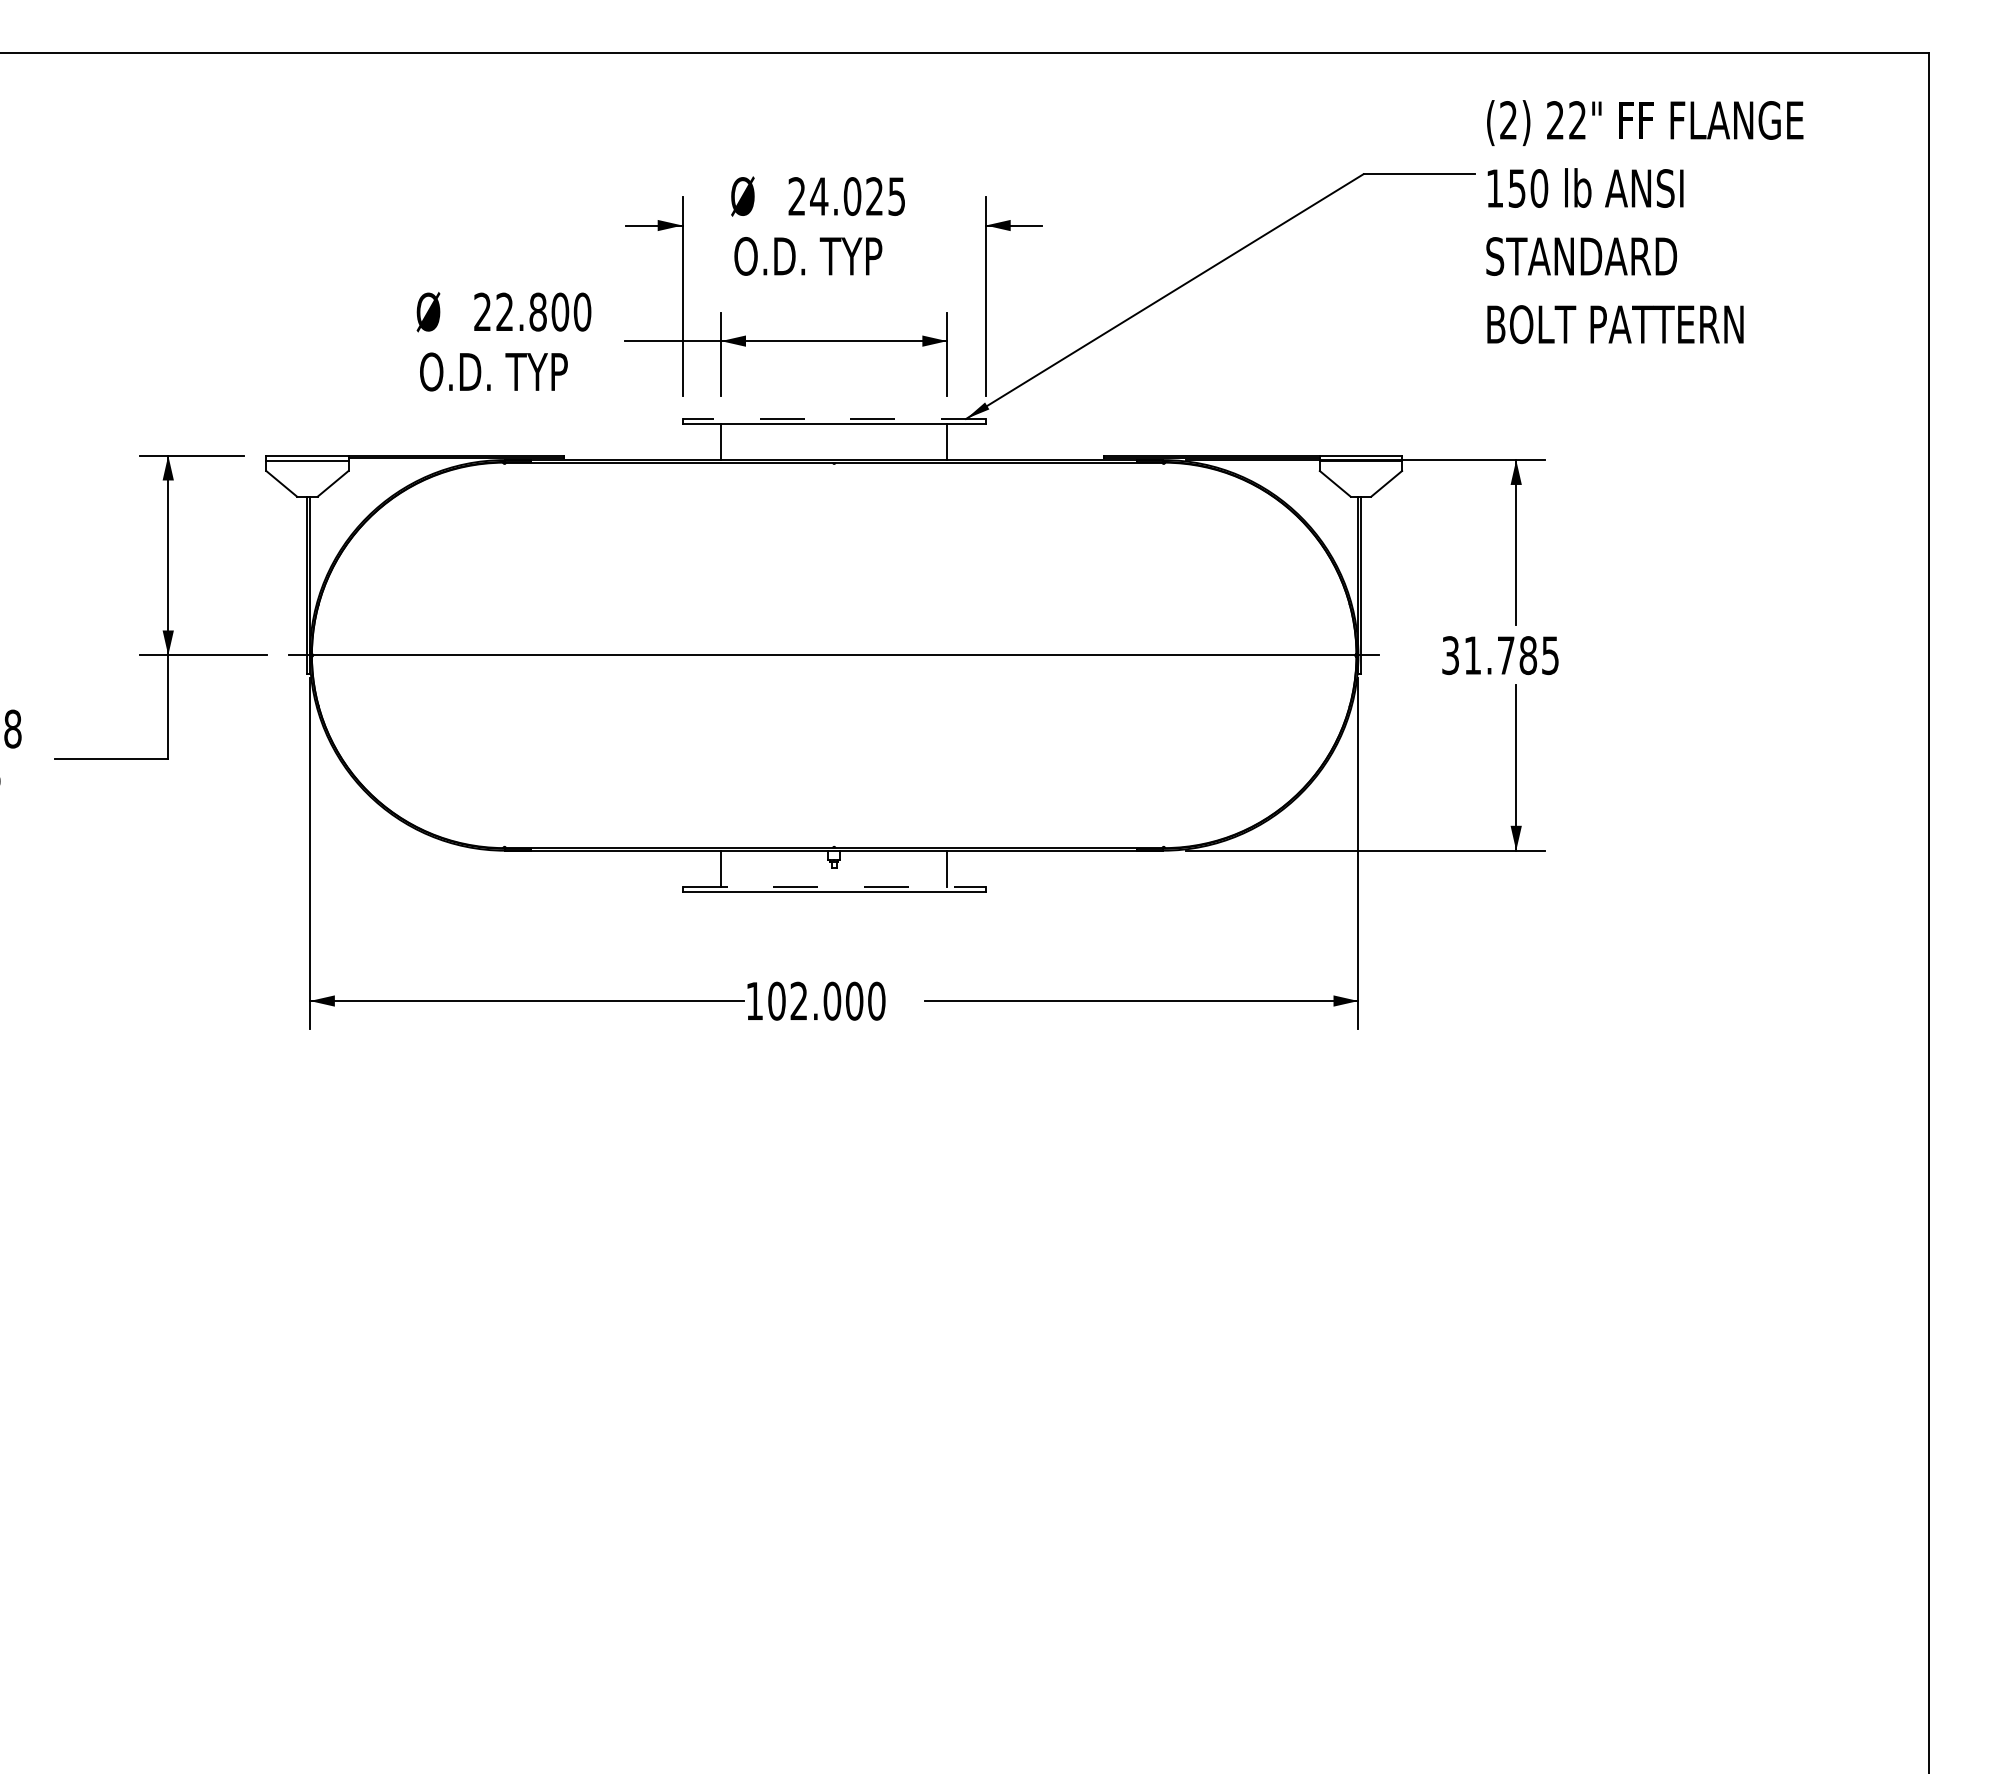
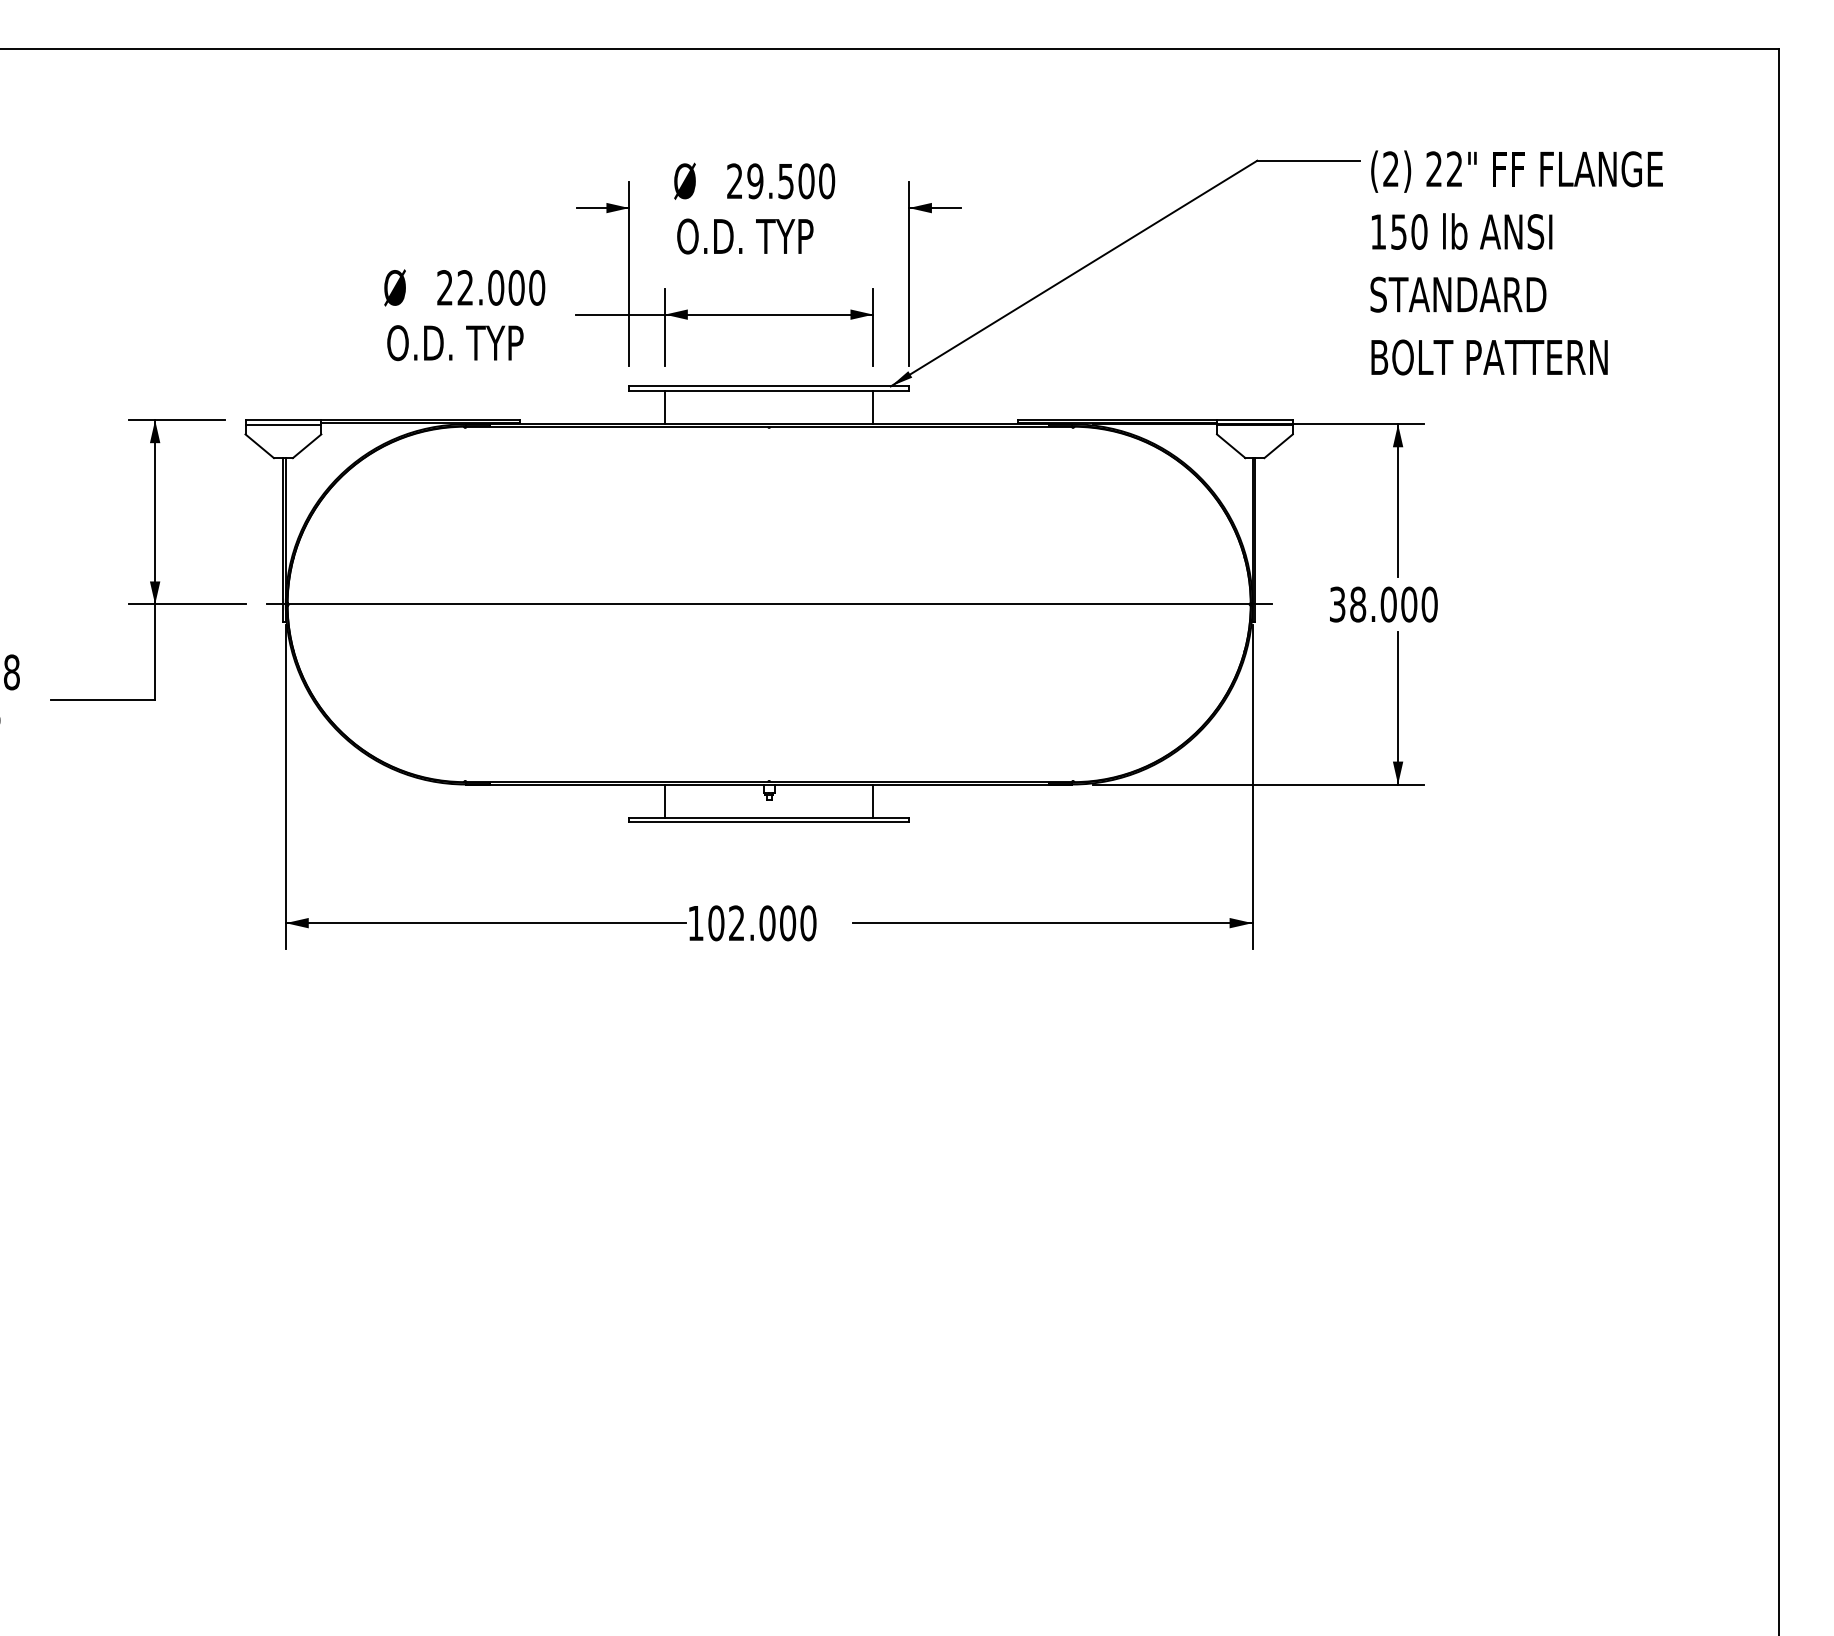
text: (857, 196) -> (790, 181), 24.025 -> 29.500
text: (1644, 222) -> (1516, 263), moved
text: (537, 311) -> (495, 287), 22.800 -> 22.000
line: (834, 418) -> (769, 385), dashed -> solid
text: (1511, 655) -> (1393, 604), 31.785 -> 38.000
line: (834, 886) -> (769, 817), dashed -> solid

